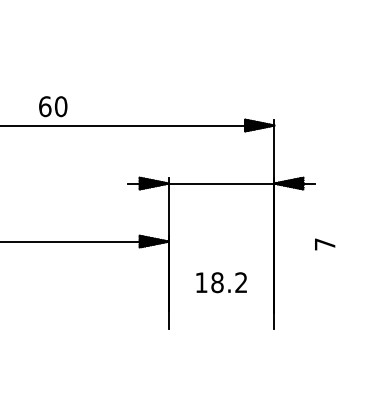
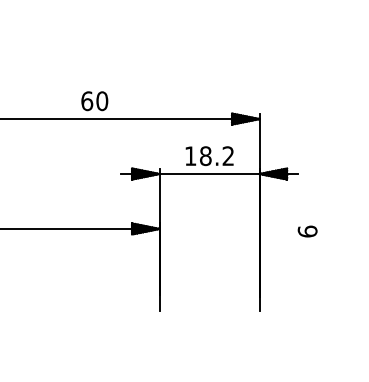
text: (53, 106) -> (95, 101), moved
text: (324, 244) -> (307, 231), 7 -> 6
text: (221, 282) -> (209, 155), moved

